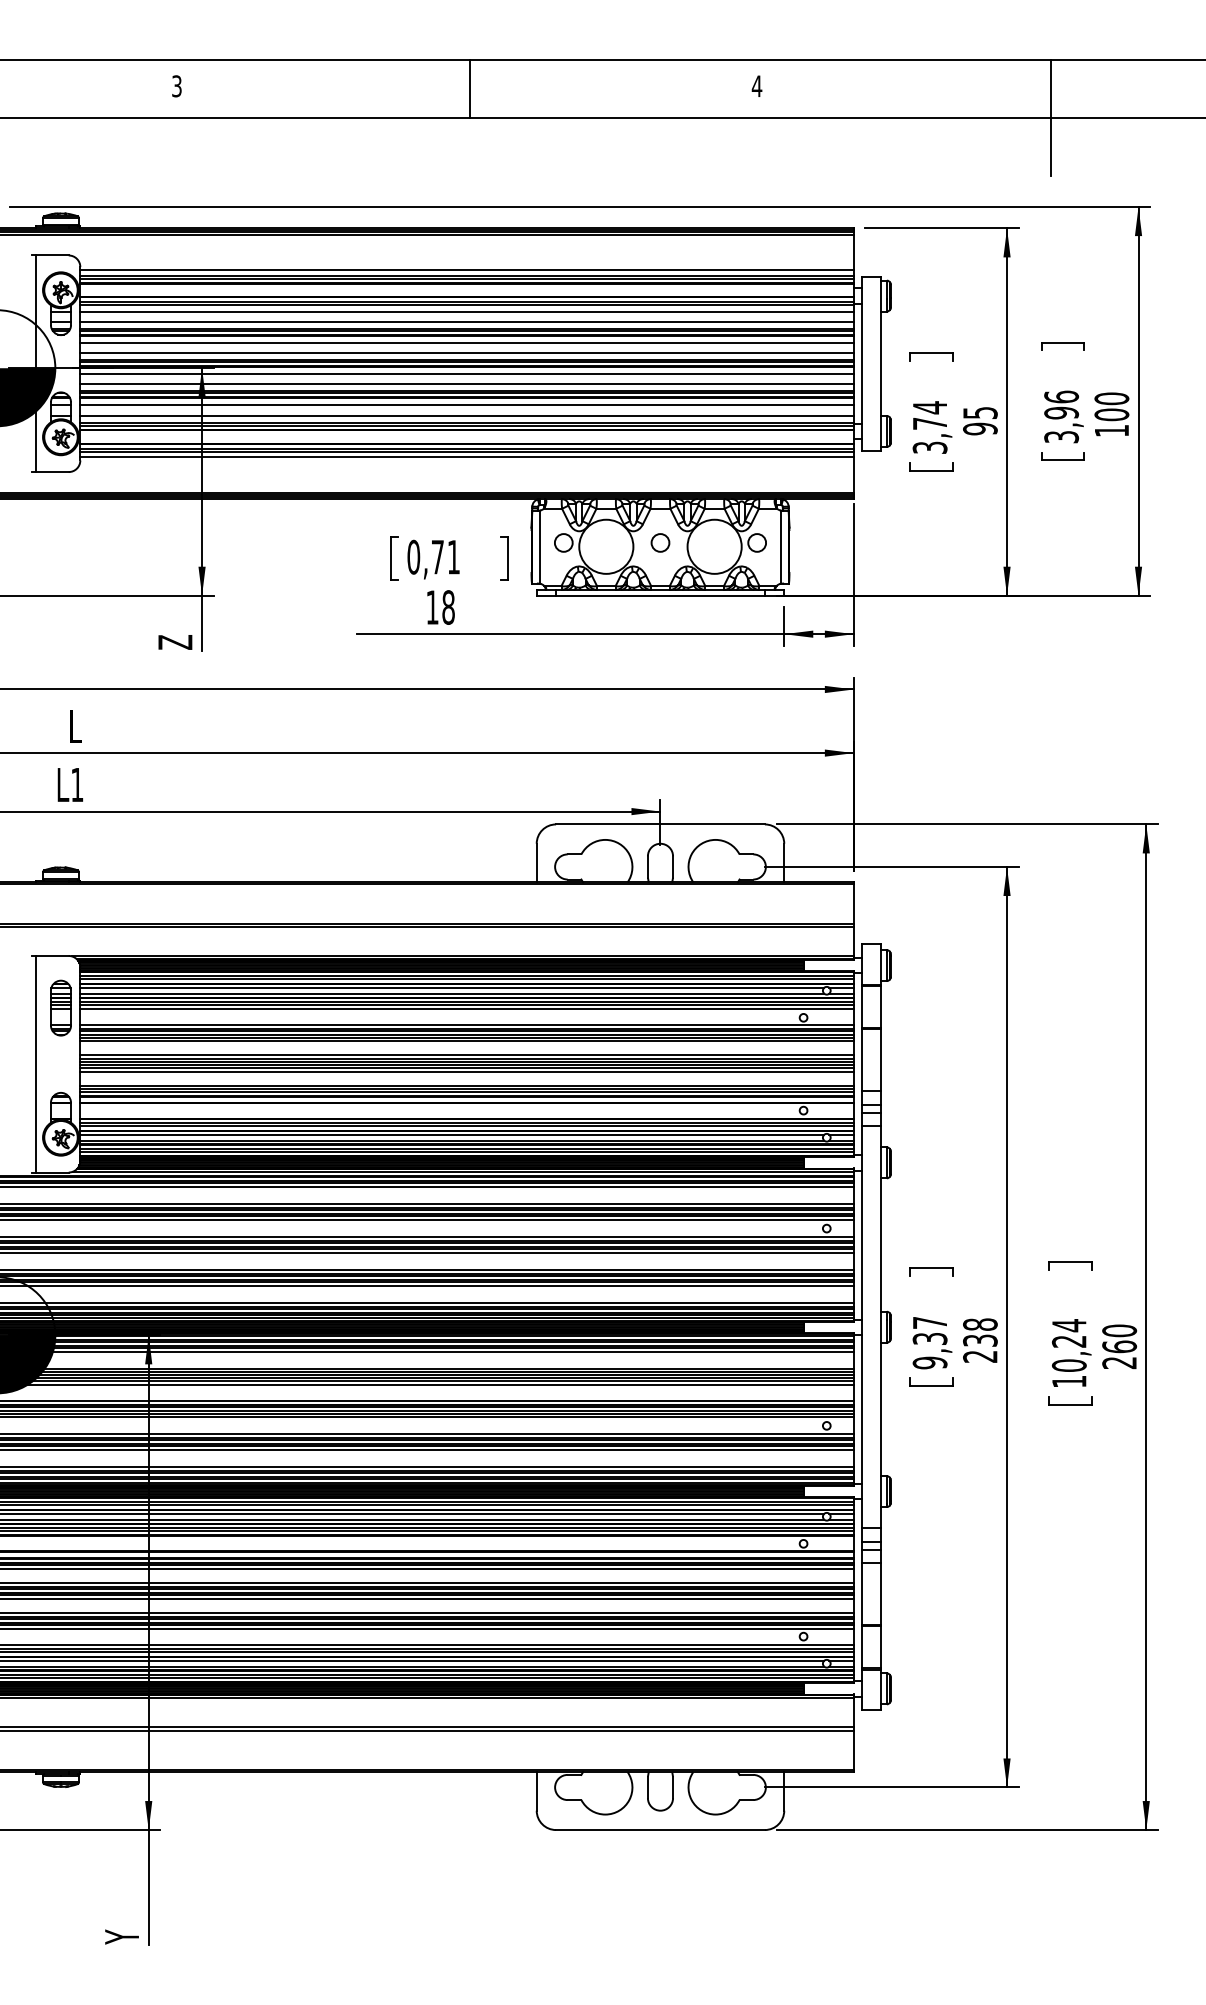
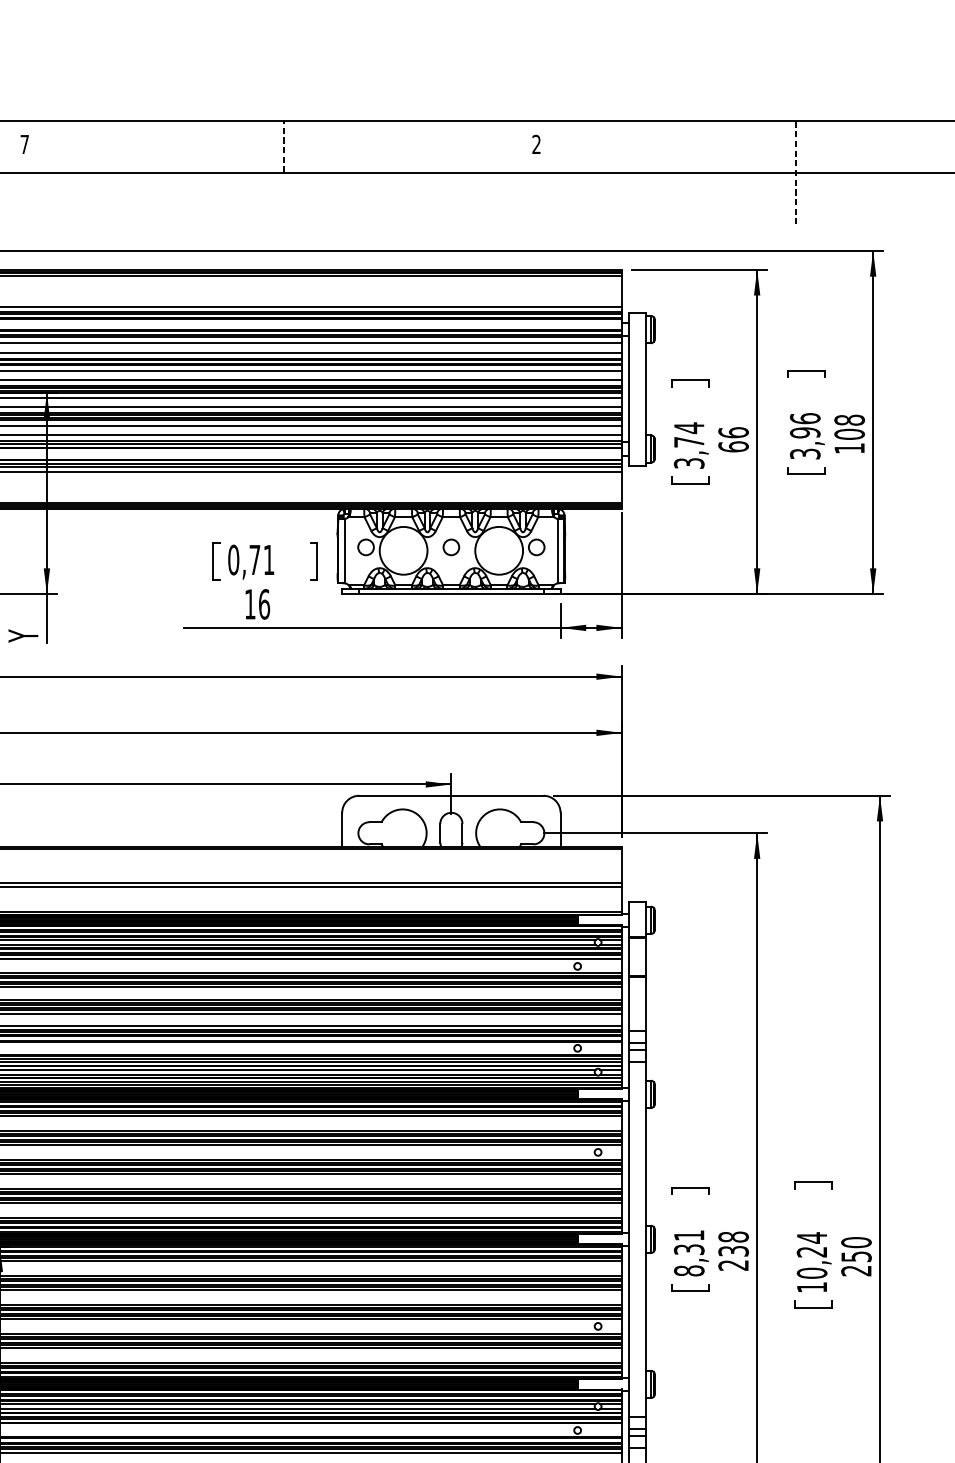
text: (756, 85) -> (536, 143), 4 -> 2
text: (176, 86) -> (24, 144), 3 -> 7
line: (470, 88) -> (283, 146), solid -> dashed
line: (1050, 118) -> (795, 172), solid -> dashed
text: (1112, 398) -> (850, 419), 100 -> 108
text: (980, 420) -> (733, 439), 95 -> 66
text: (448, 607) -> (264, 604), 18 -> 16
text: (175, 642) -> (23, 635), Z -> Y
text: (929, 1343) -> (688, 1253), 9,37 -> 8,31
text: (1119, 1346) -> (856, 1256), 260 -> 250

